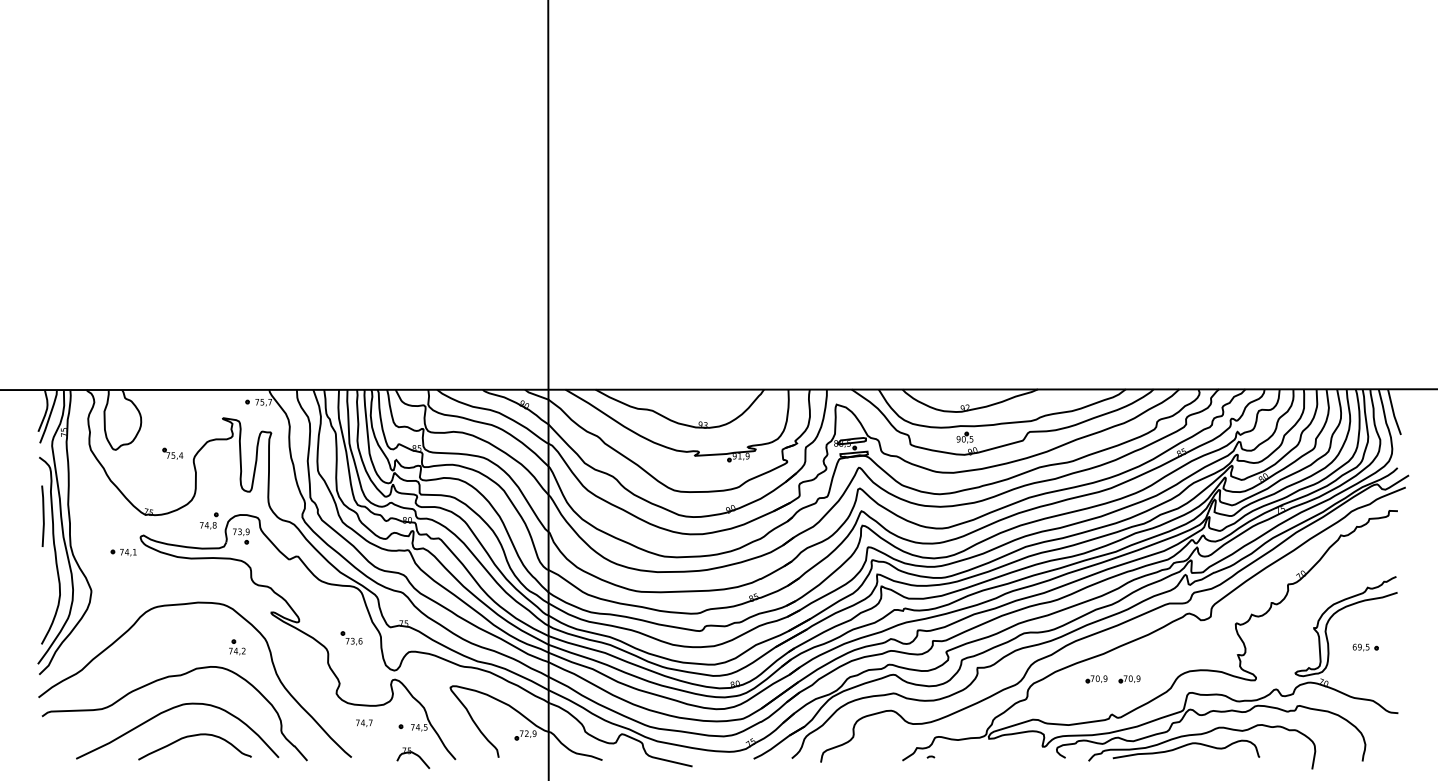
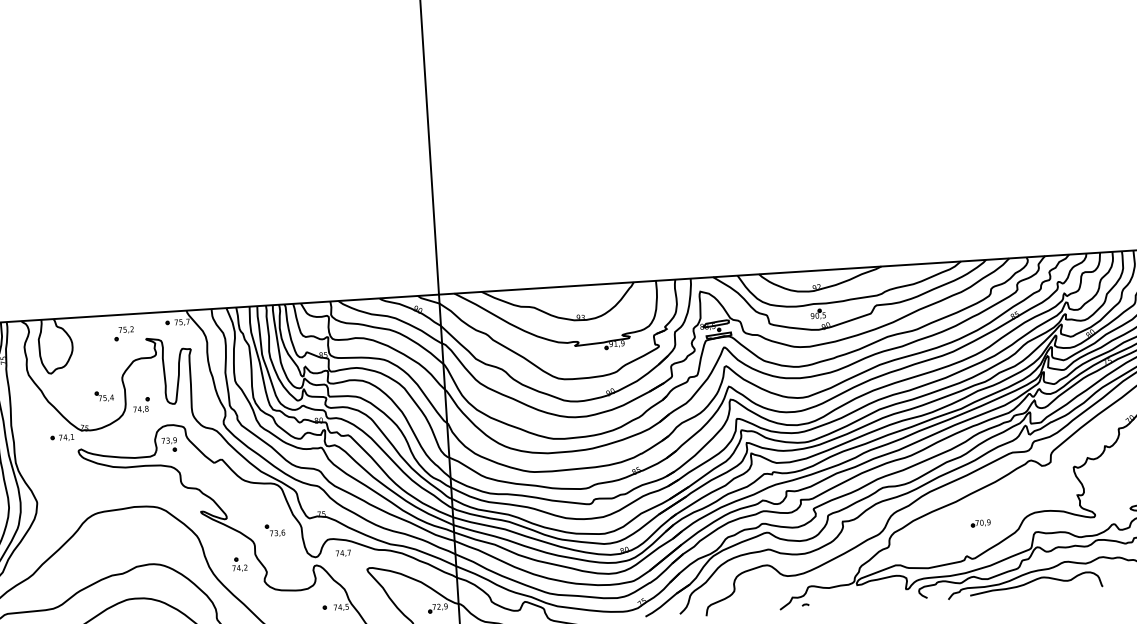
part: (198, 410) -> (123, 333), added
part: (172, 453) -> (104, 396), moved
part: (209, 520) -> (141, 404), moved
part: (123, 552) -> (62, 437), moved
part: (237, 647) -> (239, 564), moved
part: (1096, 679) -> (950, 525), removed
text: (364, 723) -> (343, 553), moved

